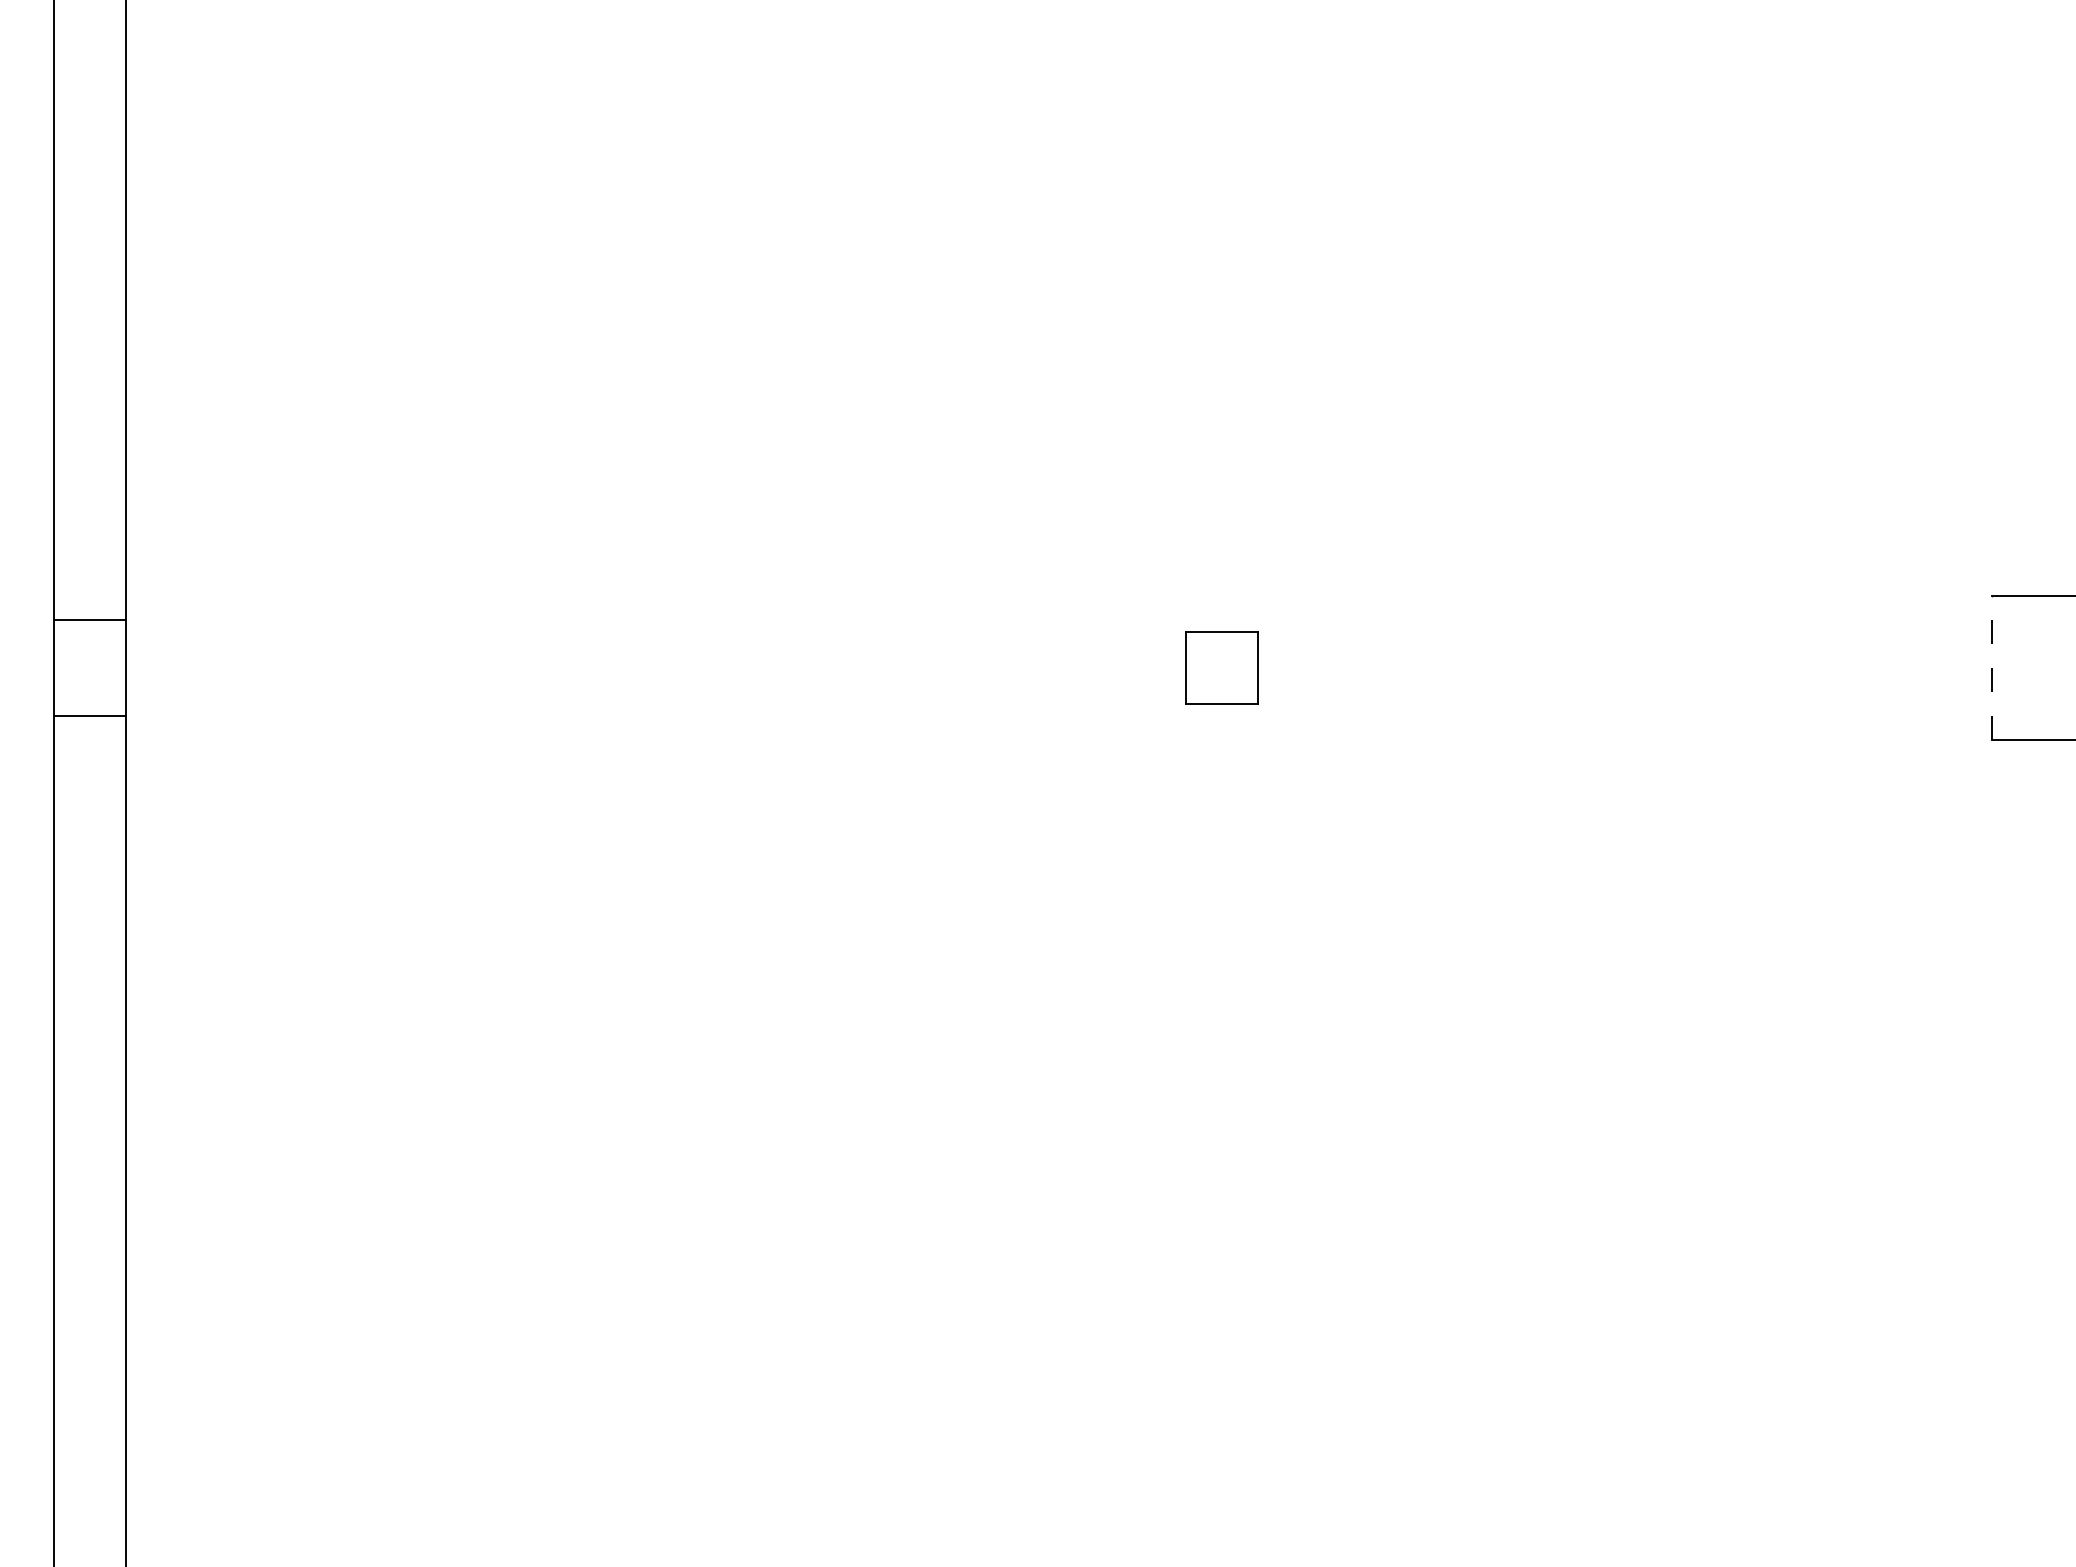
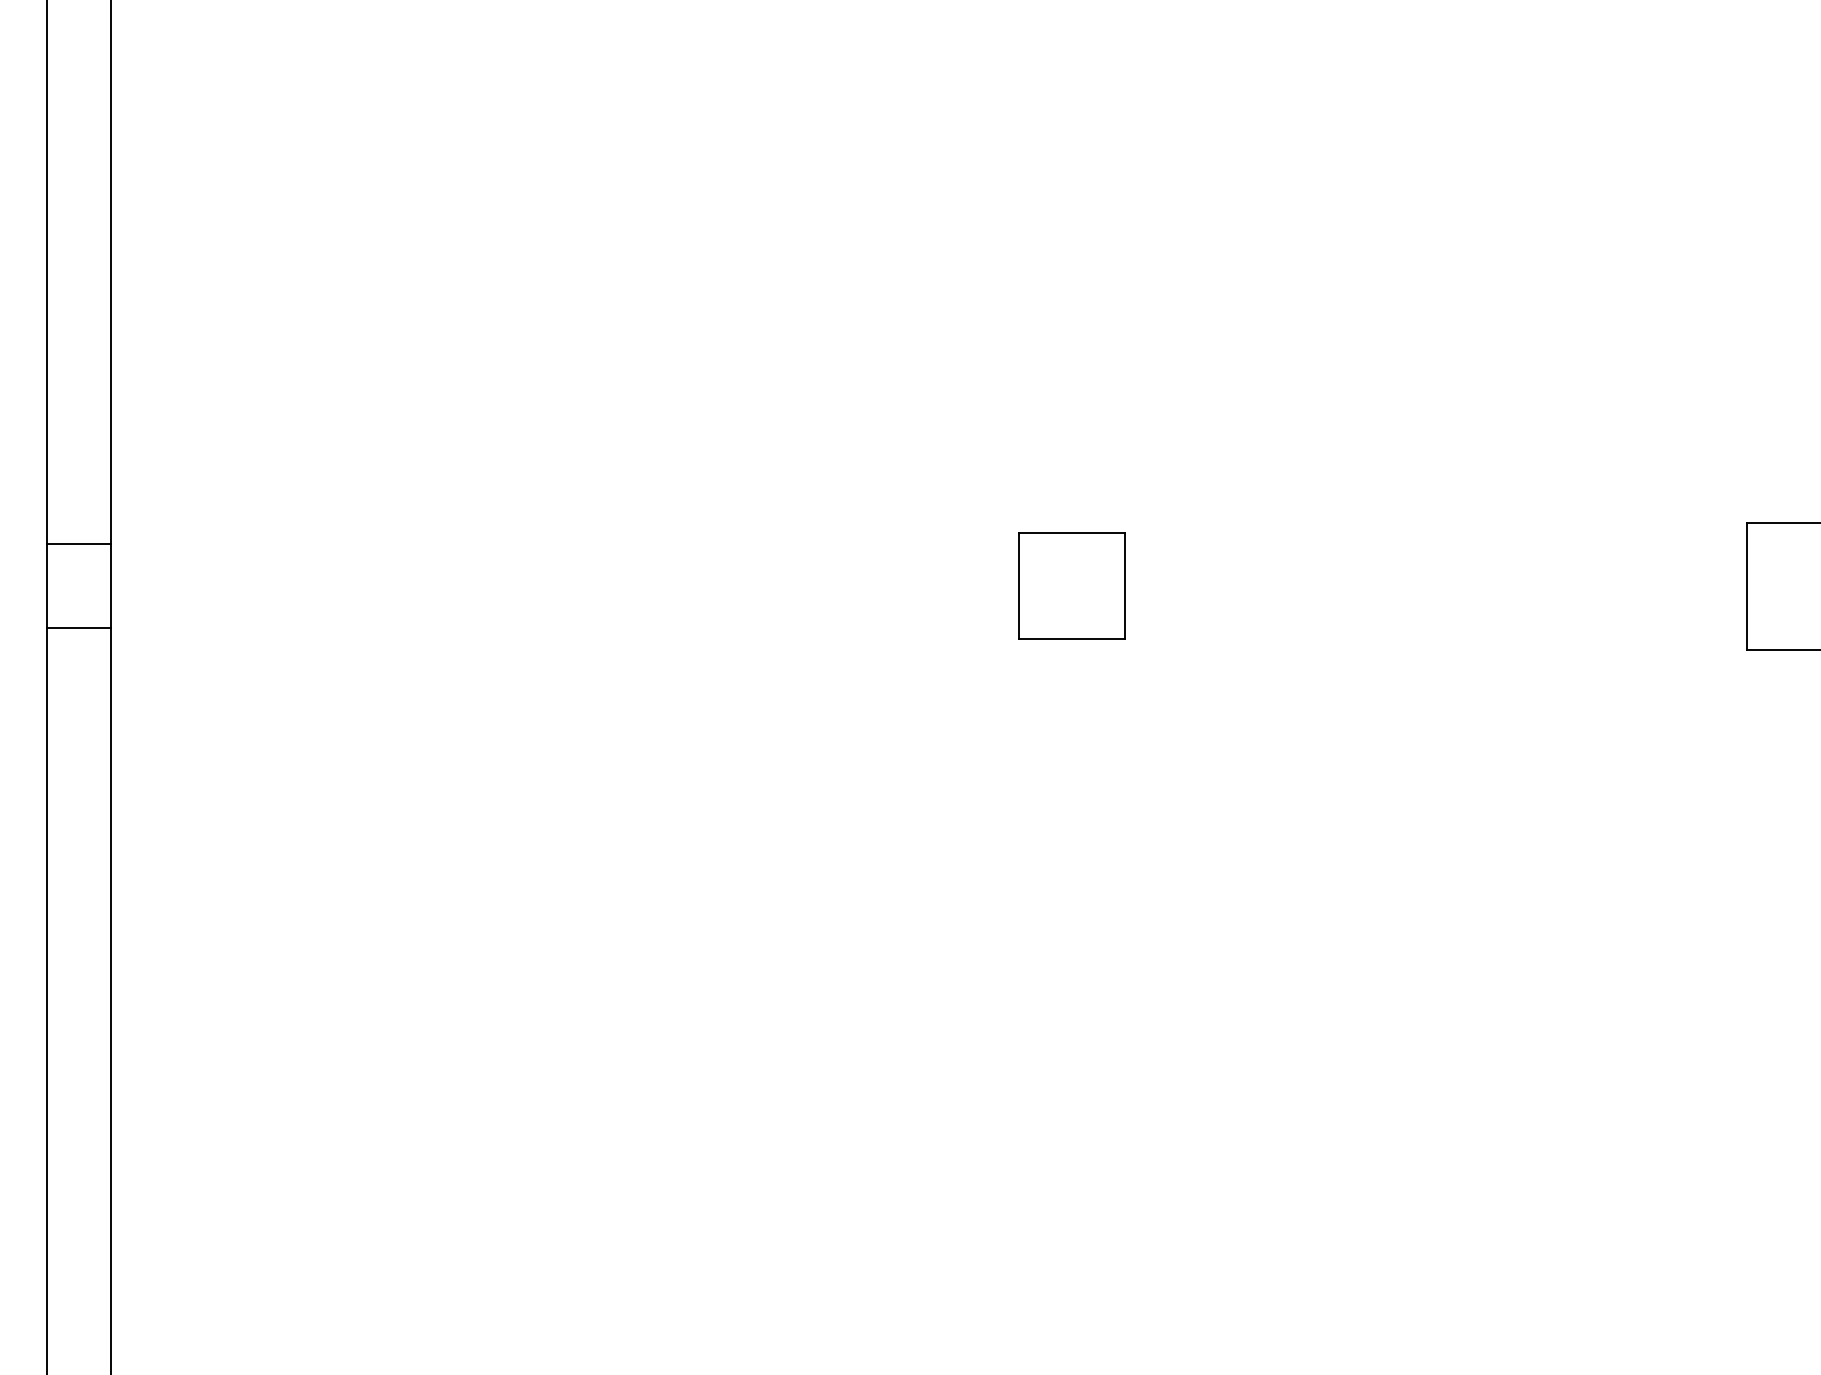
part: (1221, 667) -> (1071, 585), size x1.67
line: (1991, 667) -> (1747, 585), dashed -> solid

